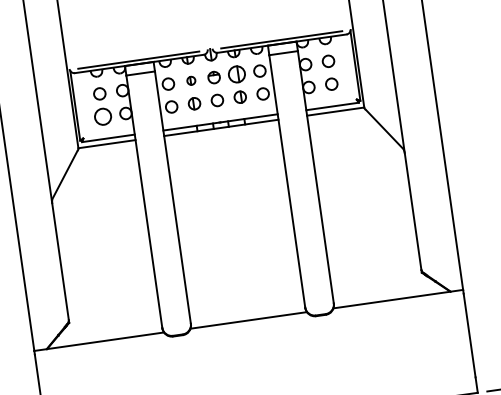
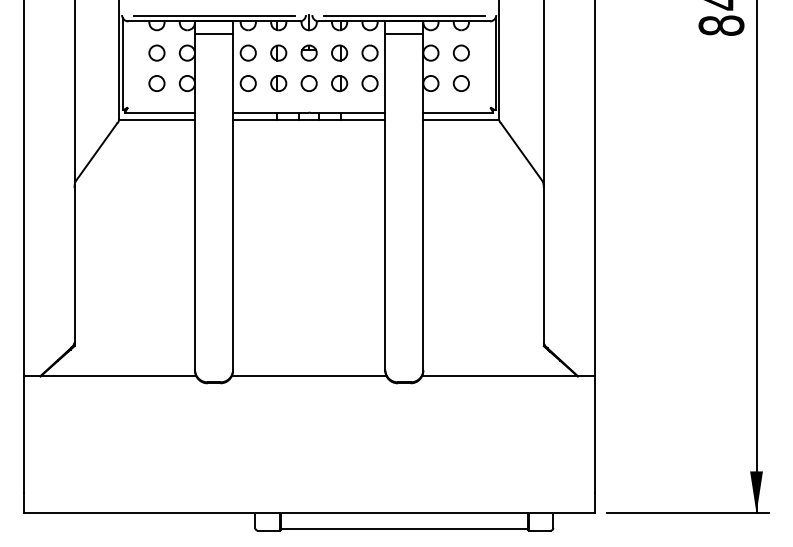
part: (236, 73) -> (339, 52), size x0.71
part: (191, 80) -> (278, 52), size x1.43
circle: (102, 116) -> (156, 83), size x0.71

